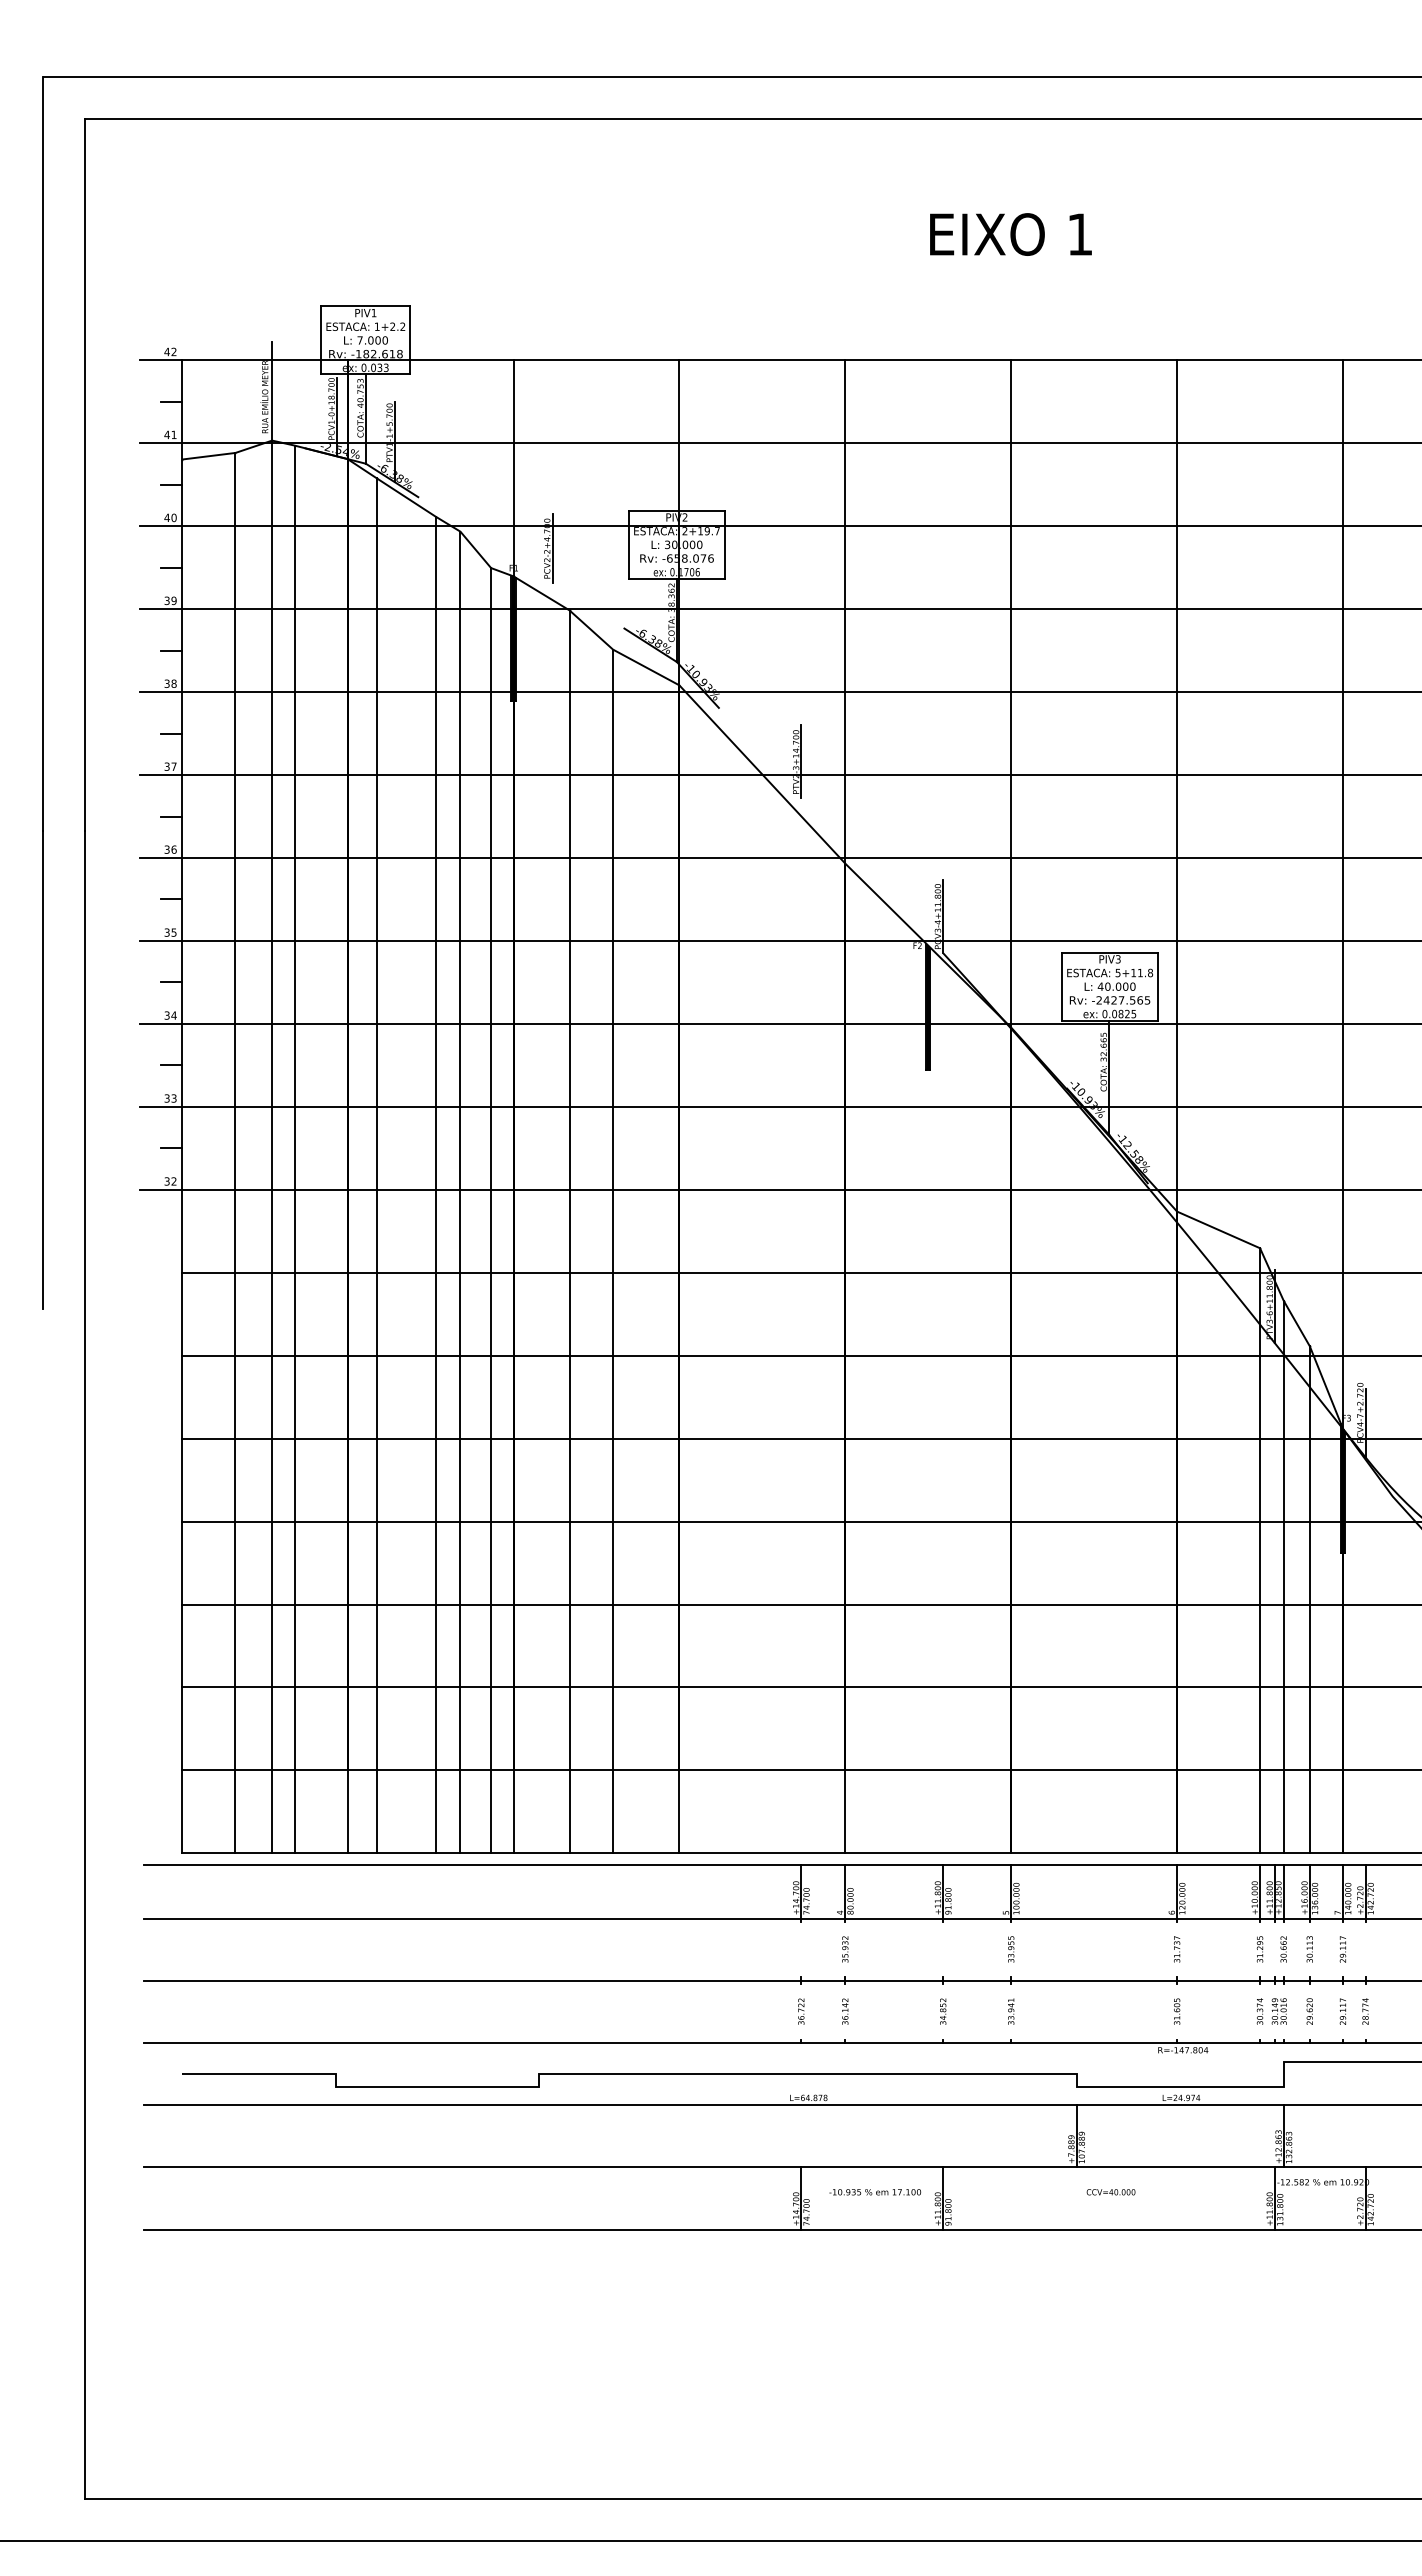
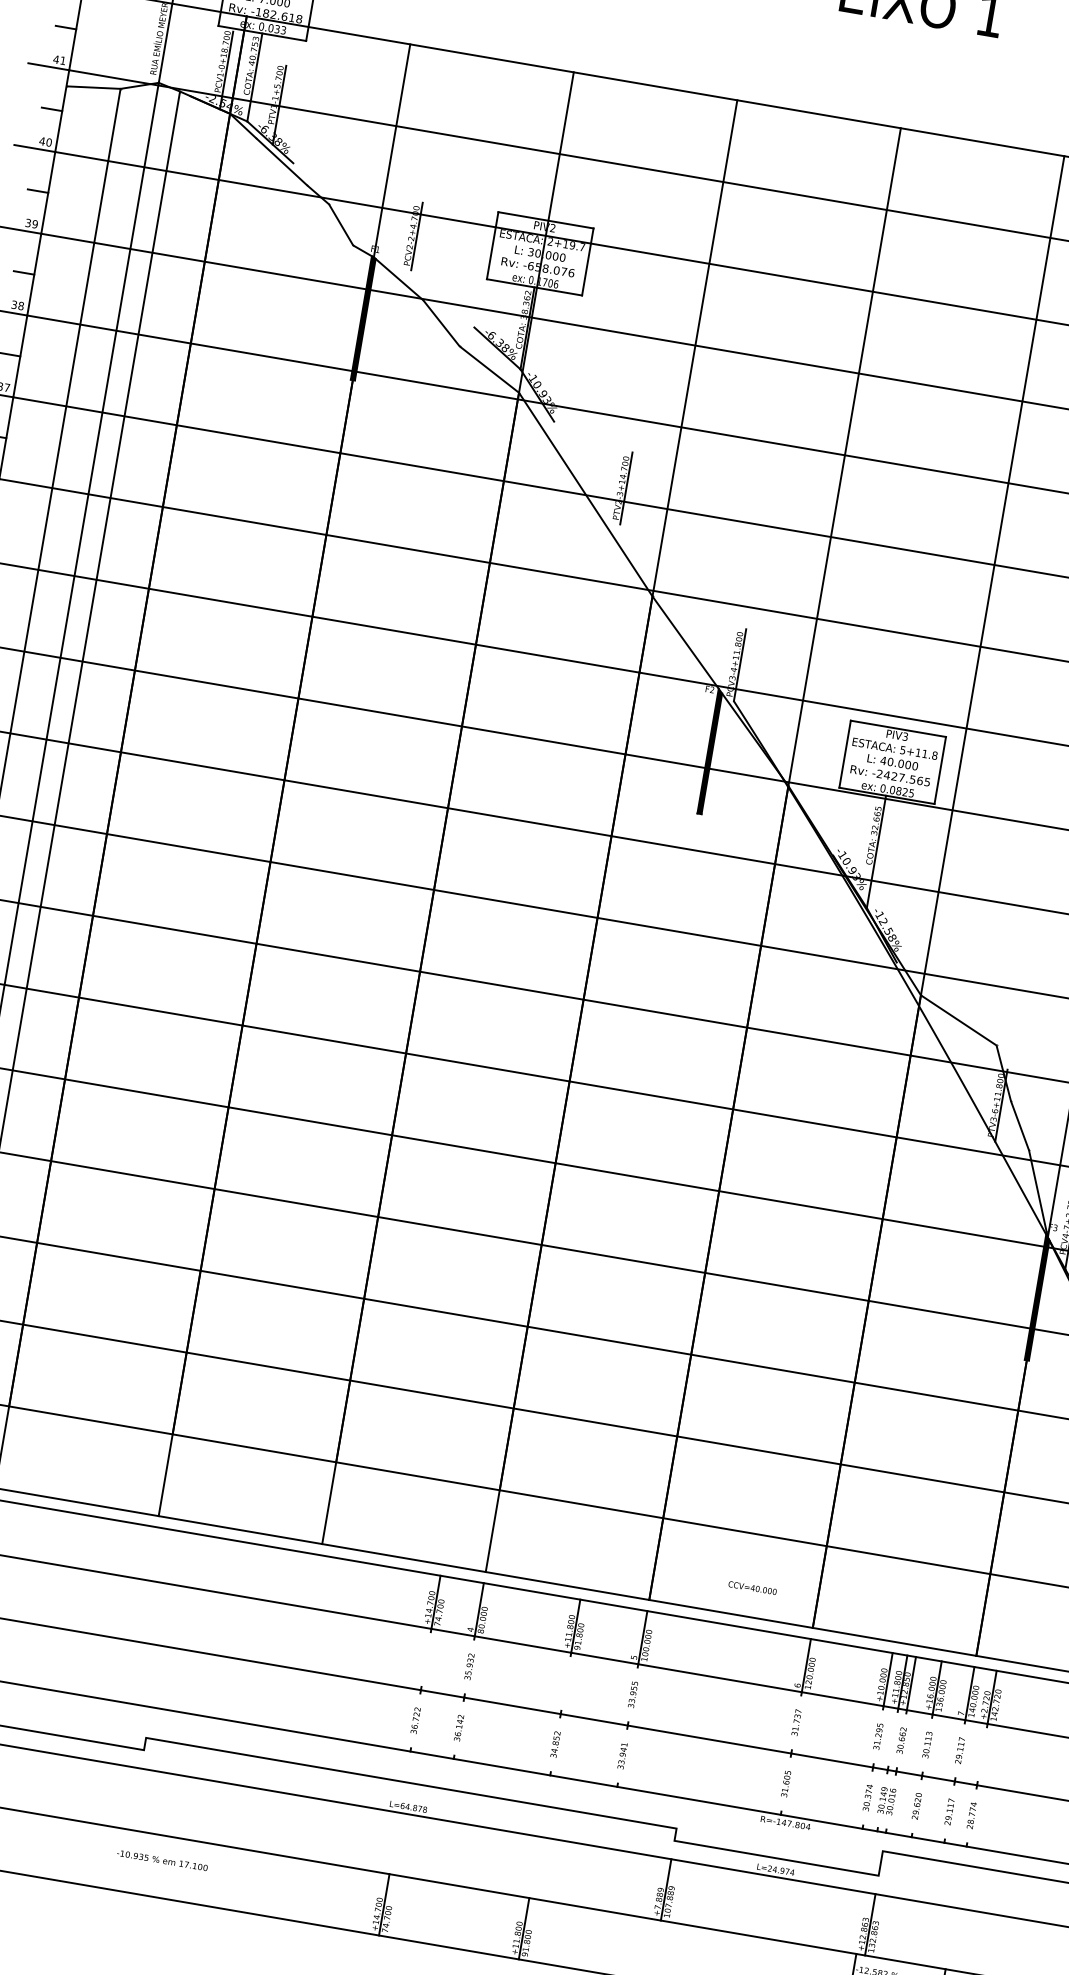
line: (376, 1165) -> (139, 814), removed
line: (435, 1184) -> (194, 843), removed
line: (460, 1192) -> (217, 855), removed
line: (491, 1210) -> (245, 878), removed
line: (569, 1231) -> (318, 912), removed
line: (613, 1251) -> (358, 939), removed
line: (1260, 1550) -> (946, 1343), removed
line: (1283, 1576) -> (964, 1372), removed
line: (1309, 1599) -> (986, 1399), removed
text: (875, 2192) -> (162, 1860), moved
text: (1110, 2192) -> (752, 1588), moved

